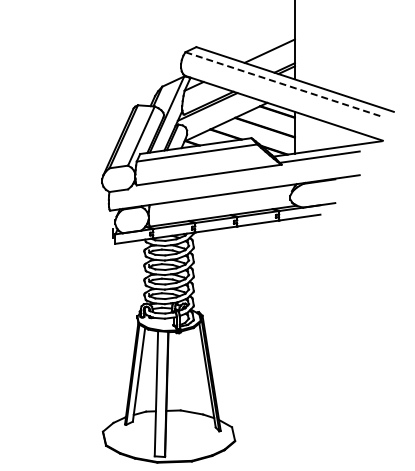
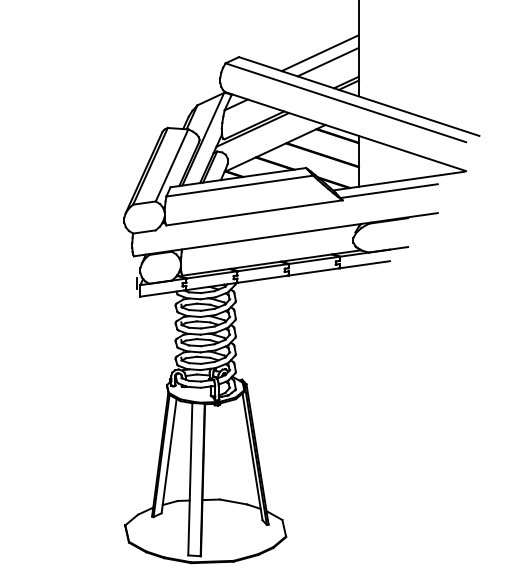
line: (262, 43) -> (319, 52), added
line: (284, 84) -> (346, 102), dashed -> solid

